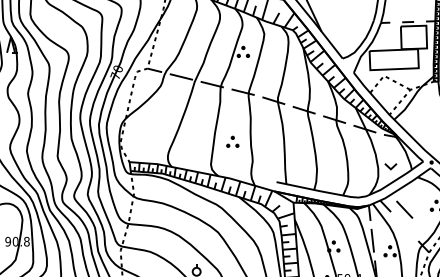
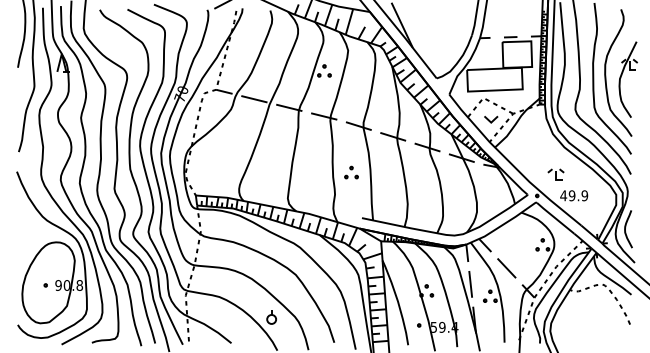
part: (232, 141) -> (351, 172), moved
part: (391, 166) -> (491, 119), moved
line: (404, 209) -> (506, 268), moved

